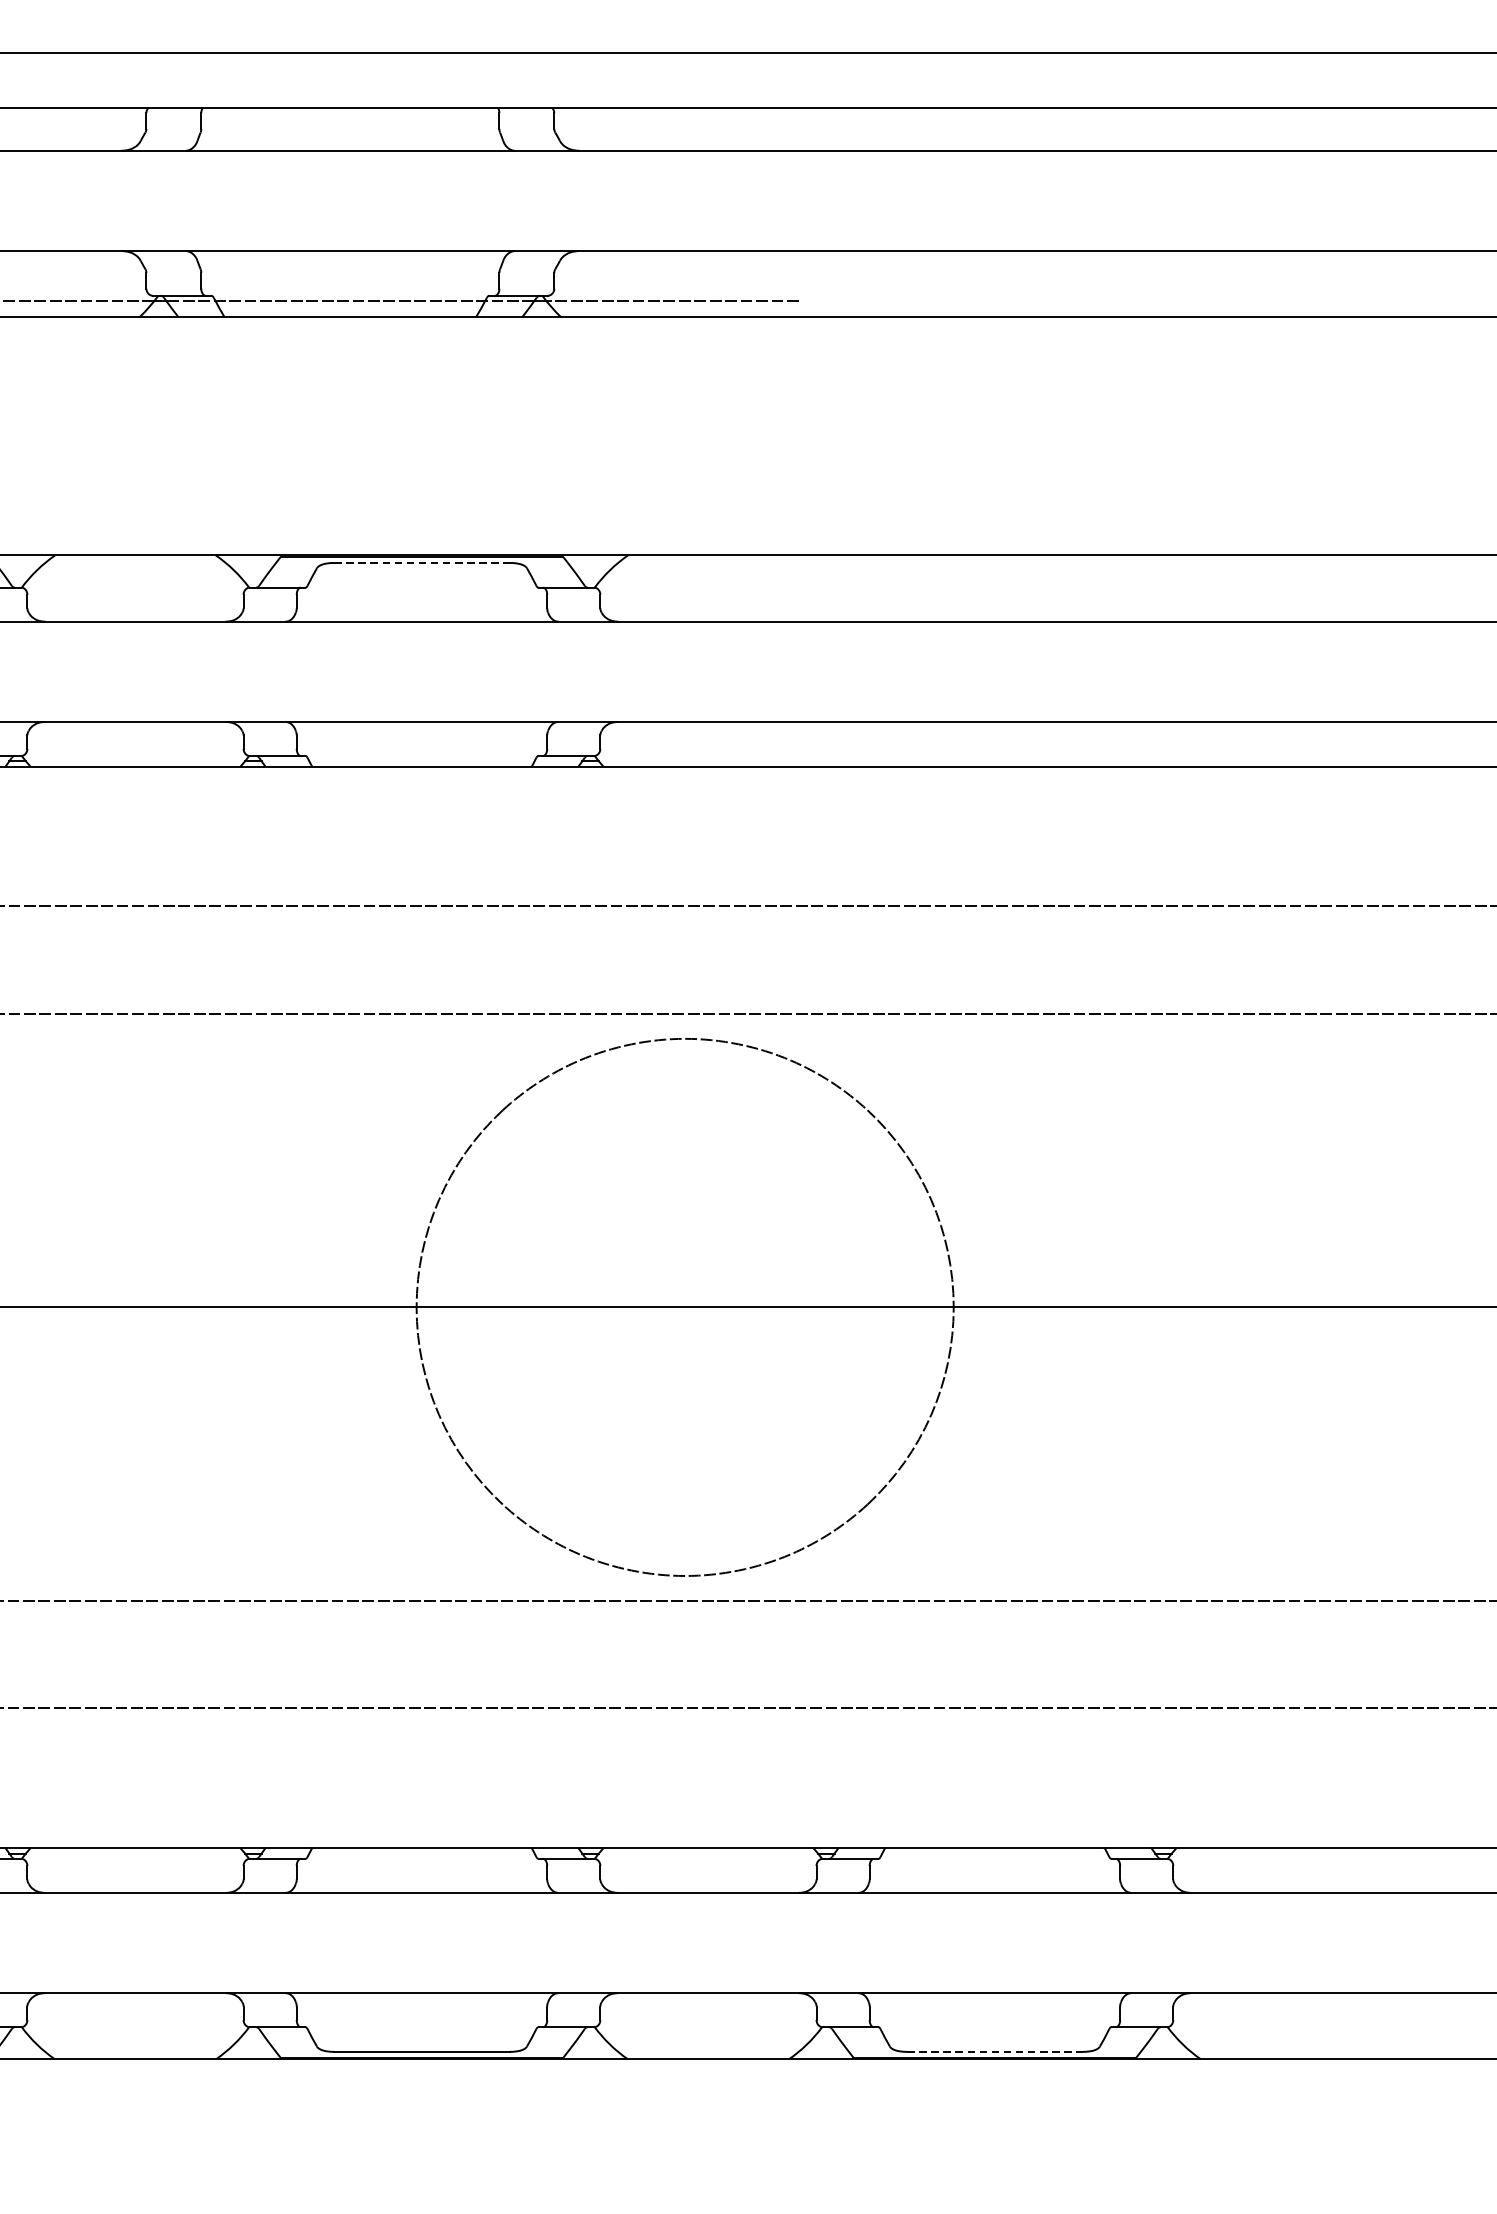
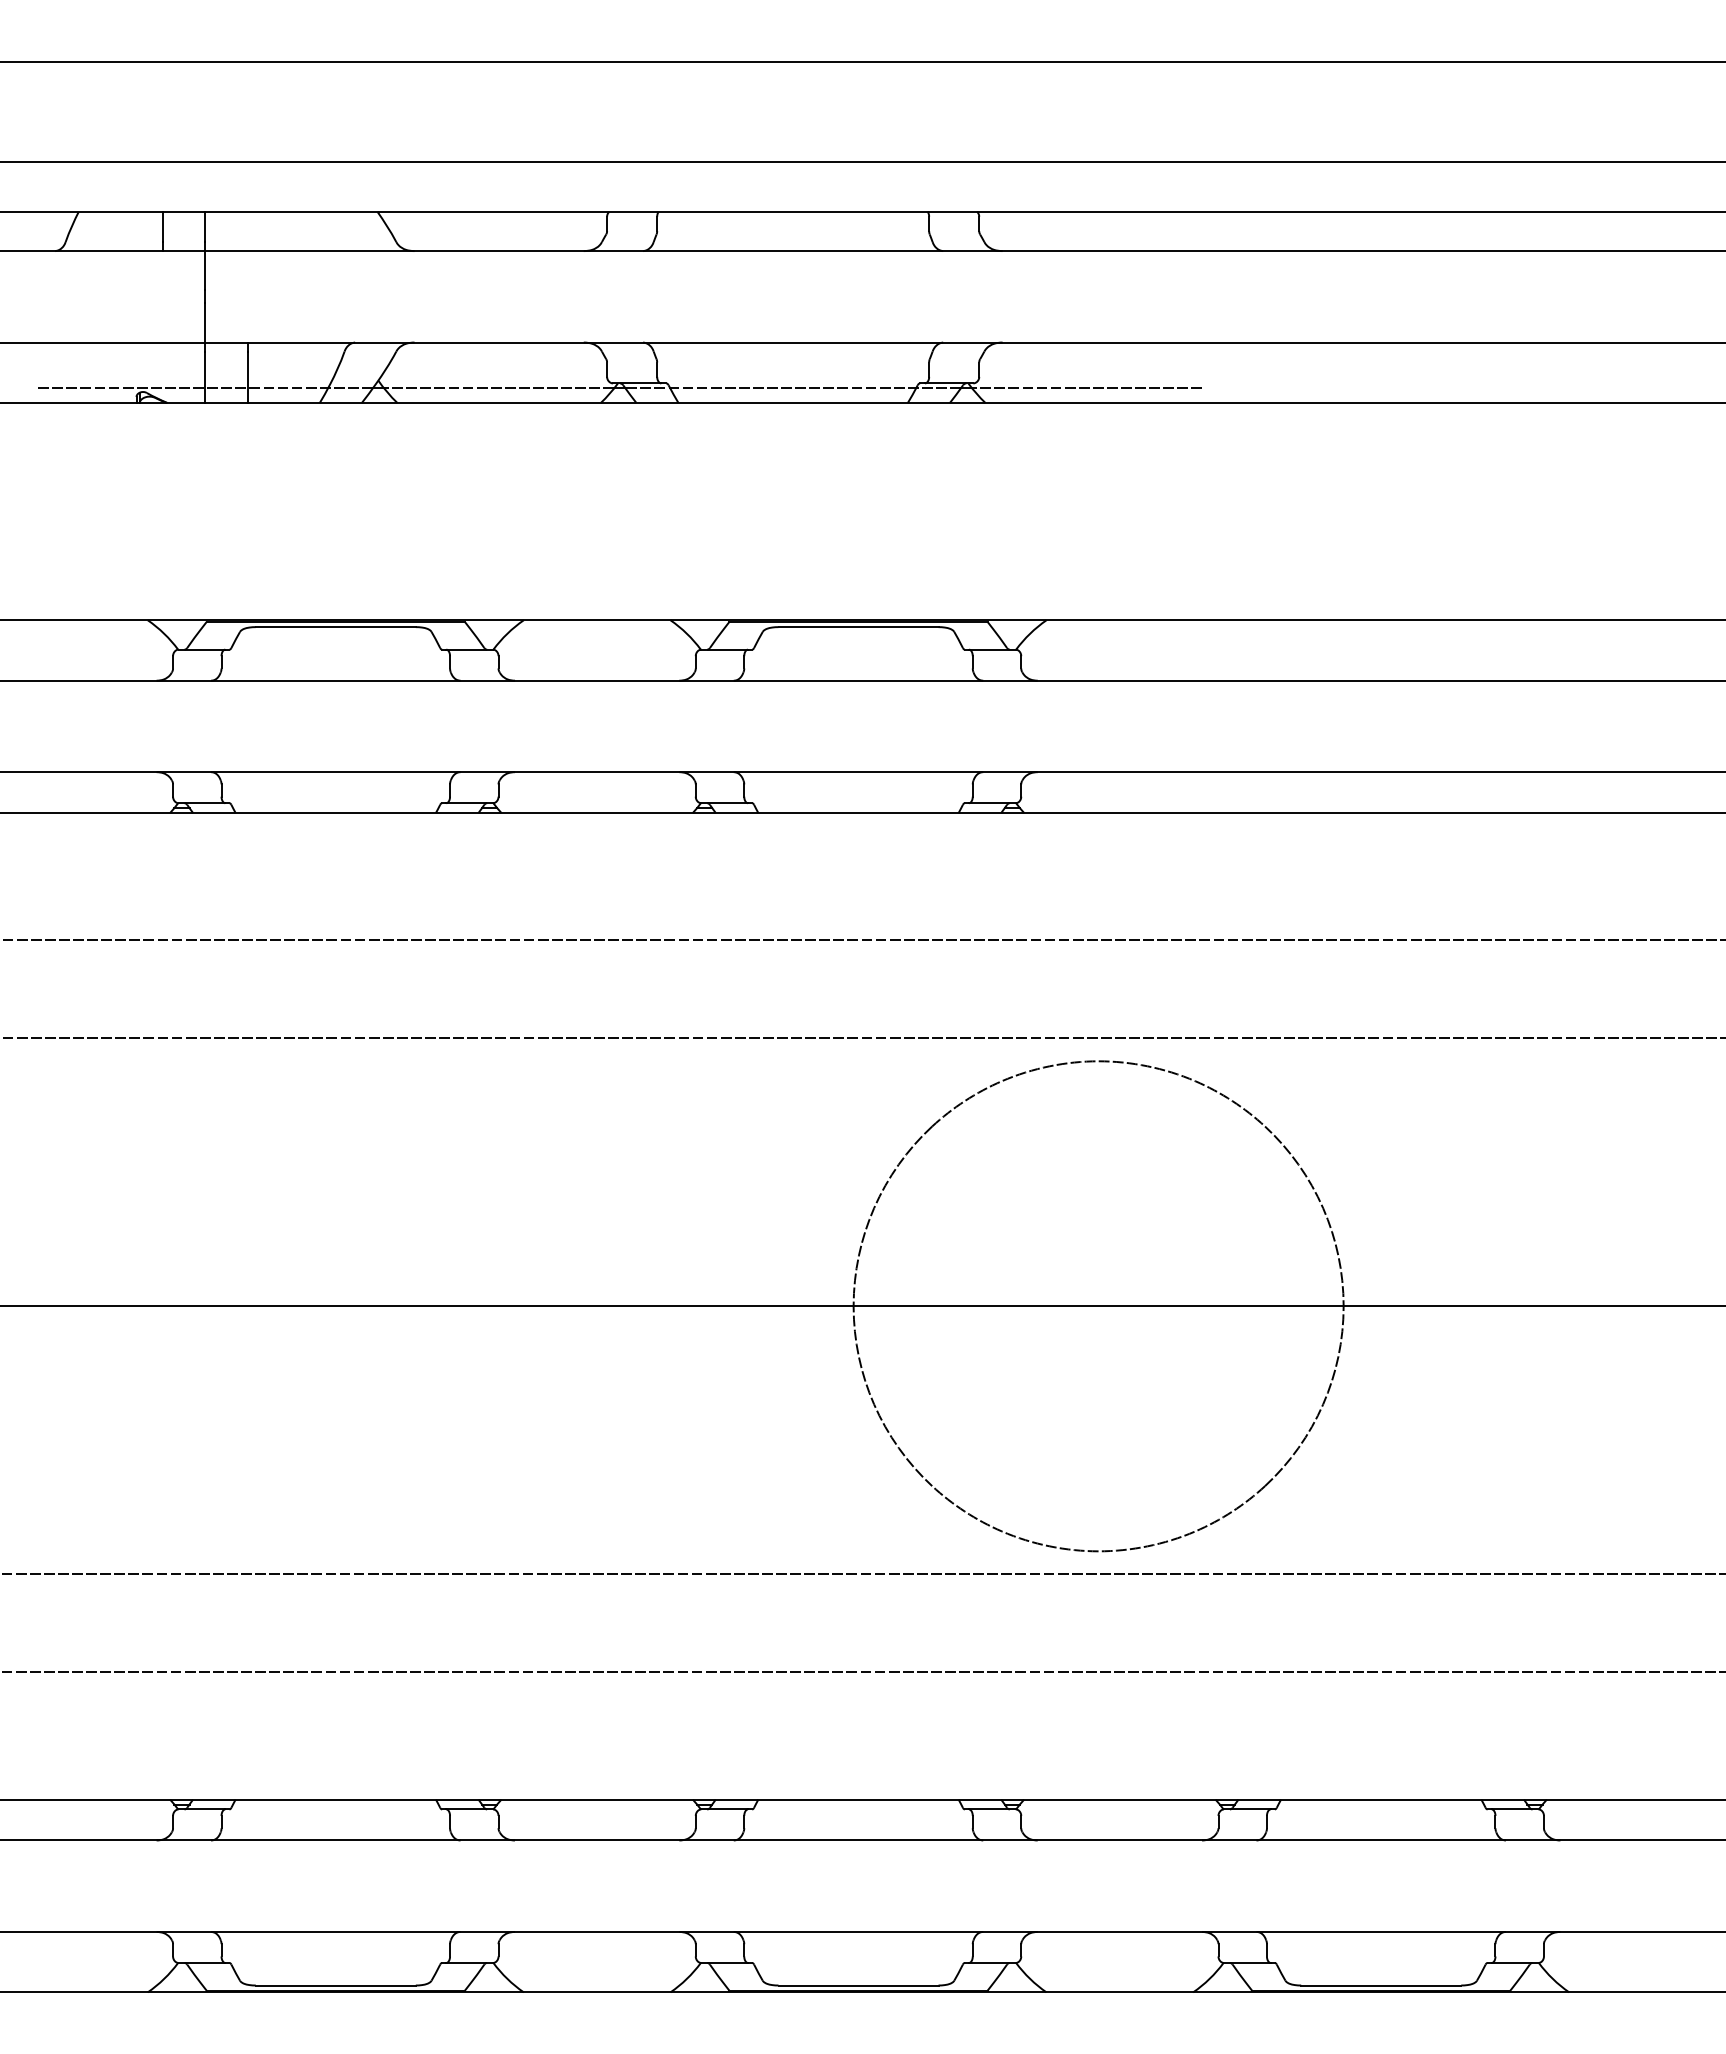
line: (423, 563) -> (859, 627), dashed -> solid
line: (995, 2051) -> (1381, 1985), dashed -> solid

